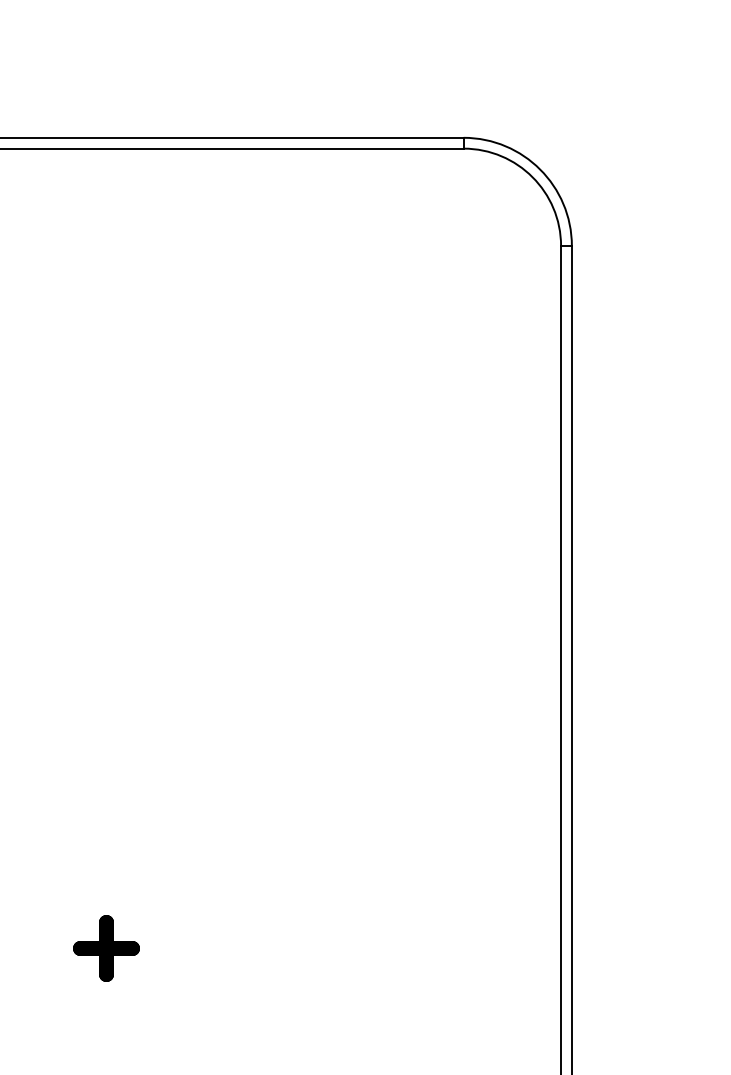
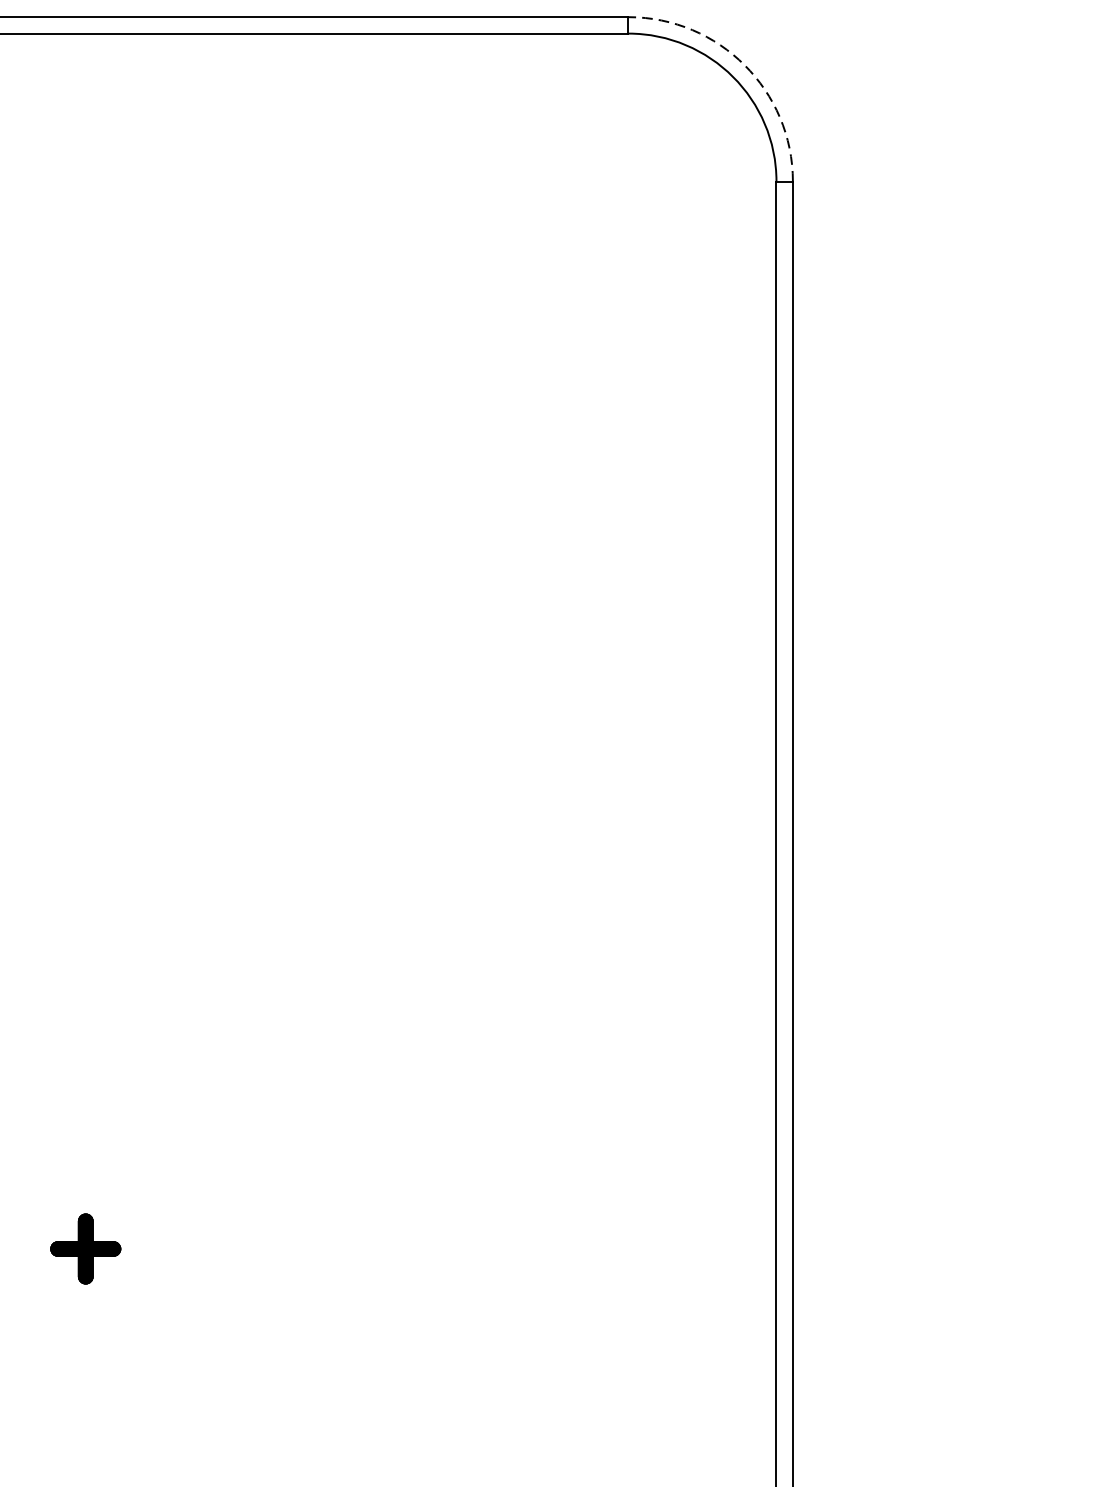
arc: (540, 169) -> (745, 65), solid -> dashed
part: (106, 948) -> (85, 1248), size x0.7

